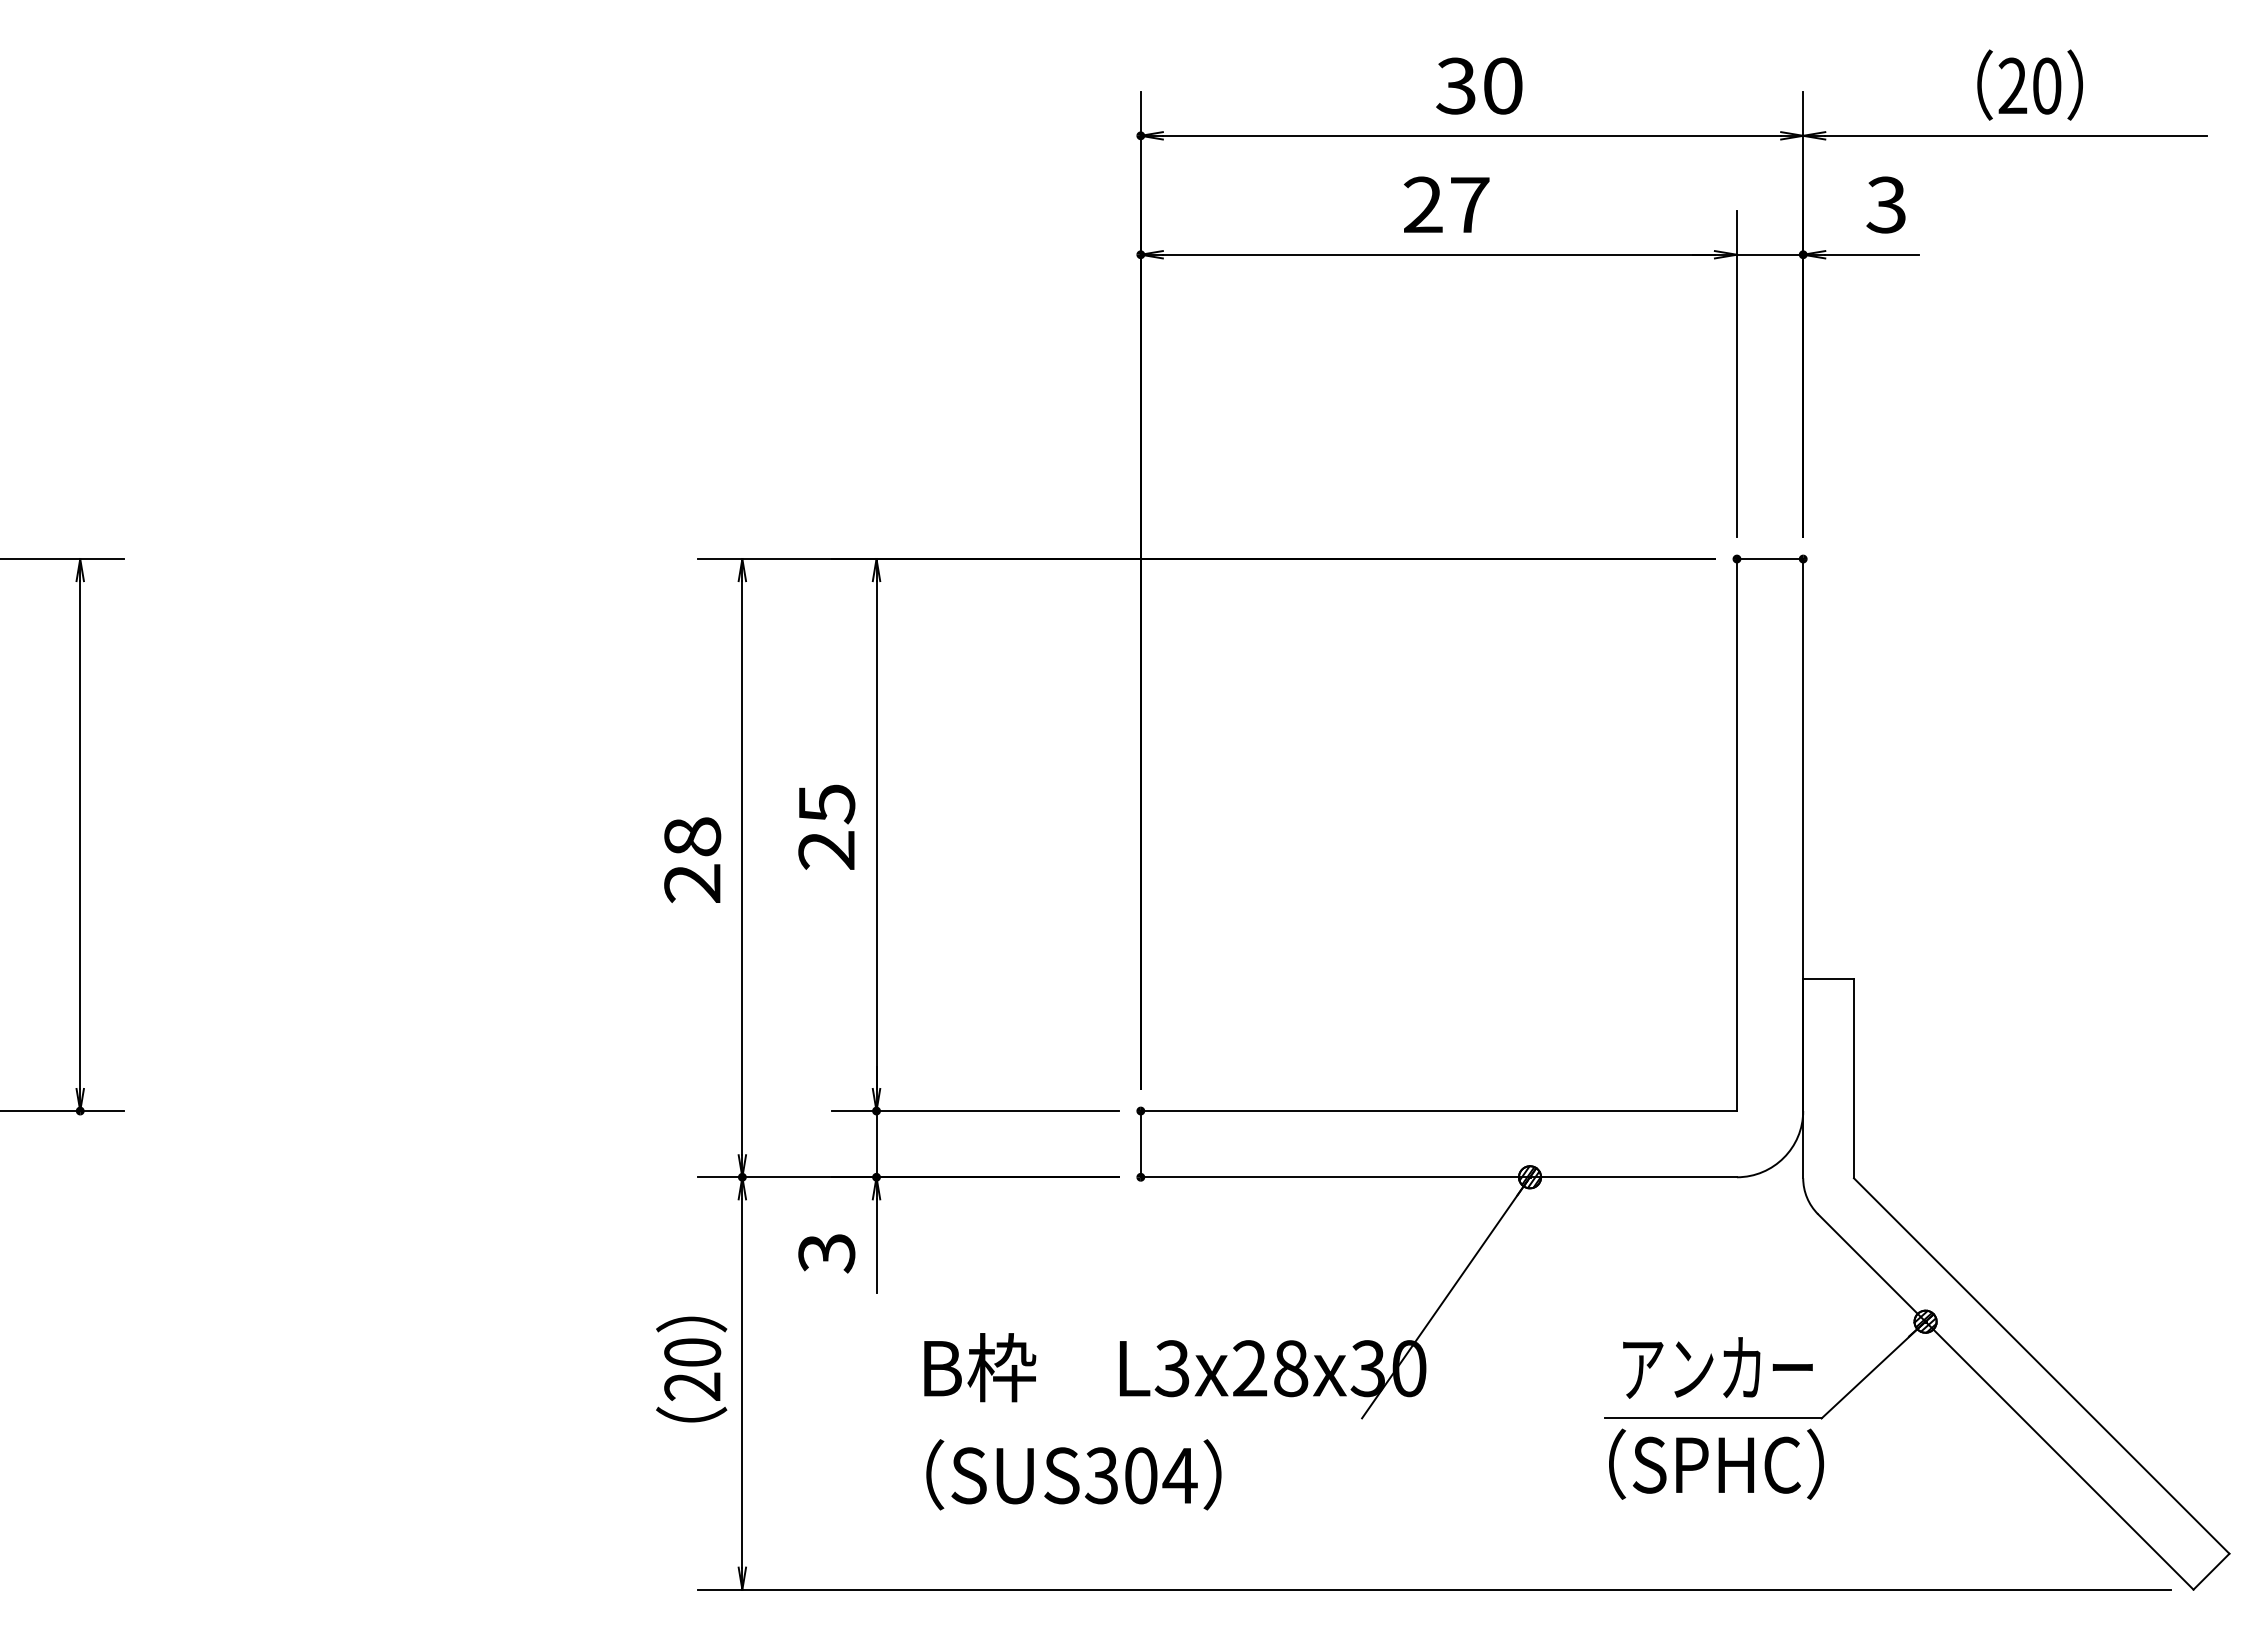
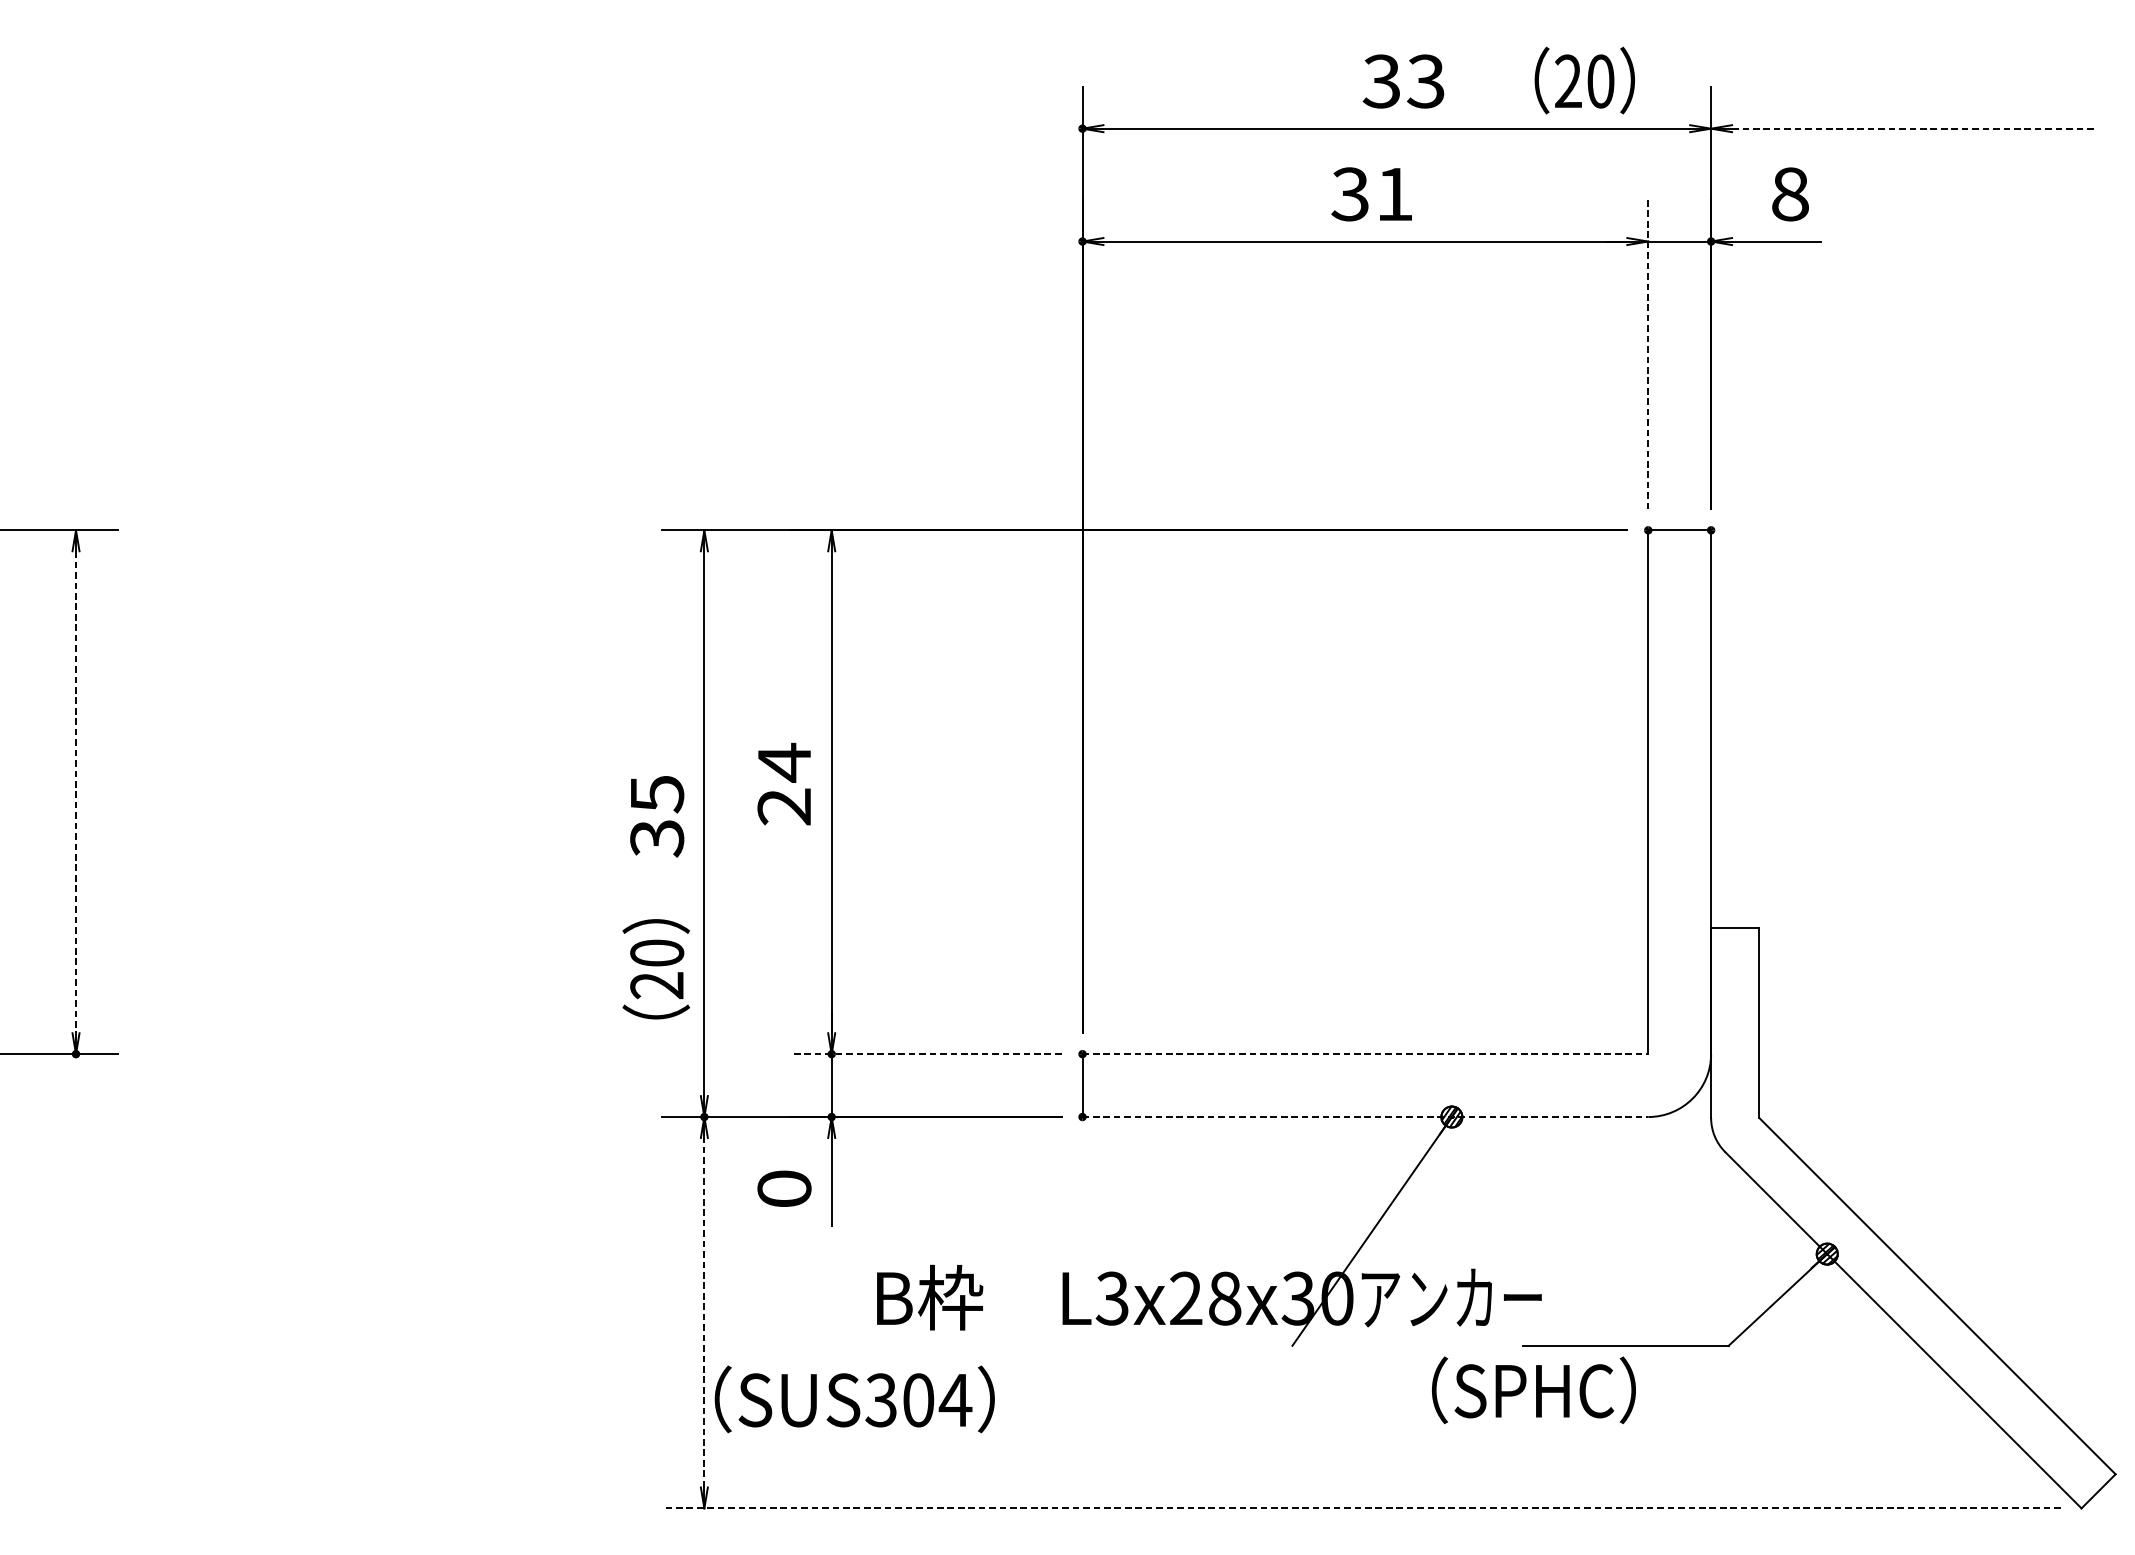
text: (2029, 84) -> (1584, 79), moved
text: (1502, 85) -> (1425, 80), 30 -> 33
line: (2016, 135) -> (1913, 128), solid -> dashed
text: (1446, 204) -> (1372, 193), 27 -> 31
text: (1886, 204) -> (1790, 193), 3 -> 8
line: (1736, 373) -> (1647, 354), solid -> dashed
text: (827, 804) -> (785, 763), 25 -> 24
line: (80, 835) -> (76, 792), solid -> dashed
text: (692, 860) -> (657, 816), 28 -> 35
line: (975, 1111) -> (925, 1054), solid -> dashed
line: (1439, 1111) -> (1365, 1054), solid -> dashed
line: (1439, 1177) -> (1365, 1117), solid -> dashed
text: (826, 1253) -> (784, 1189), 3 -> 0
text: (1717, 1367) -> (1451, 1297), moved
text: (691, 1369) -> (656, 969), moved
line: (742, 1382) -> (704, 1311), solid -> dashed
text: (1716, 1463) -> (1533, 1389), moved
text: (1073, 1474) -> (854, 1399), moved
line: (1434, 1589) -> (1361, 1508), solid -> dashed

